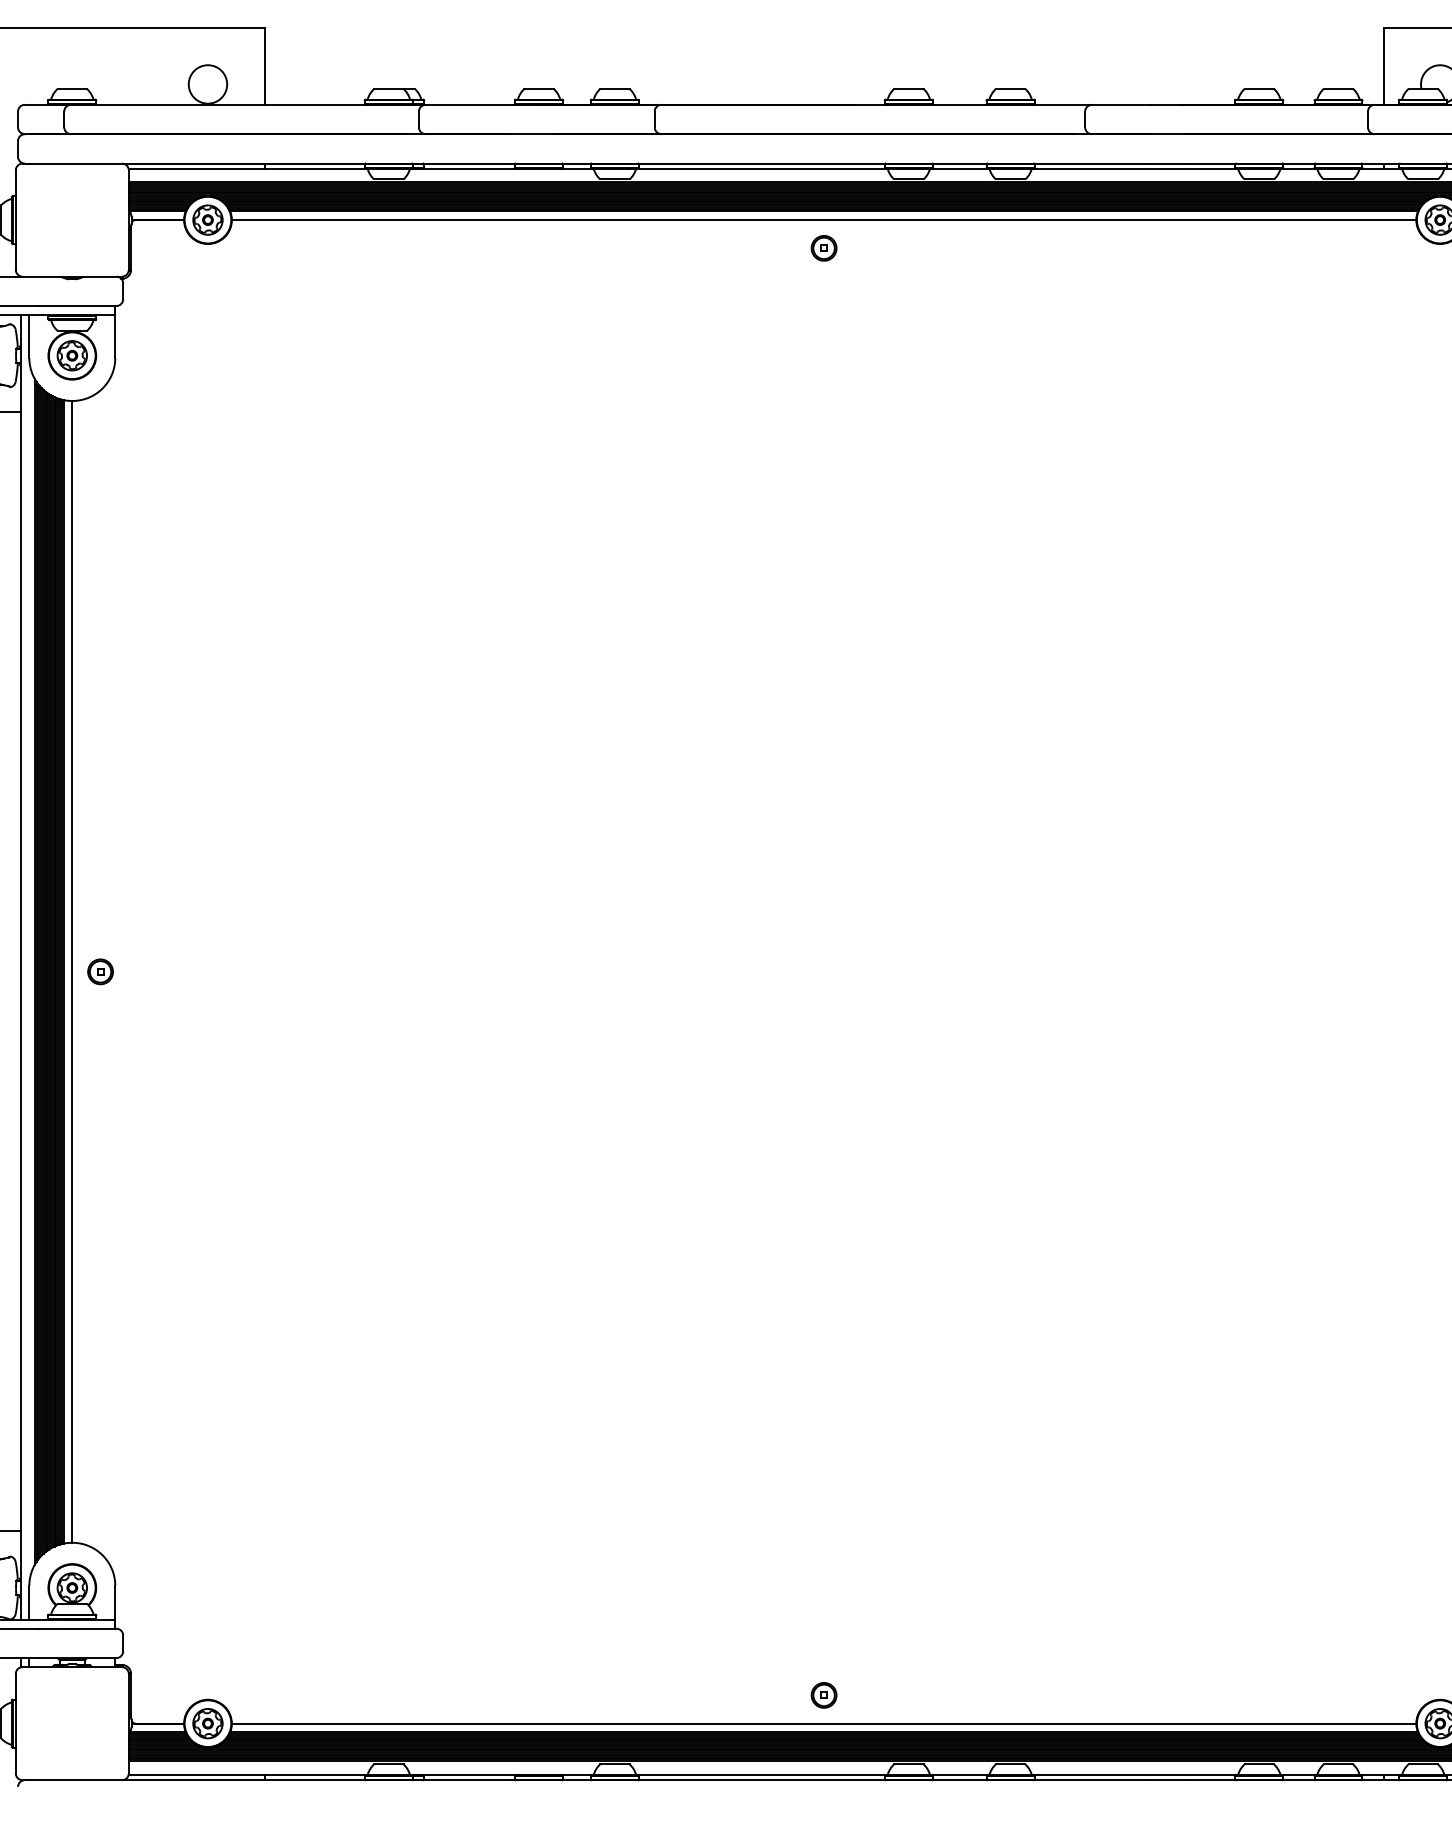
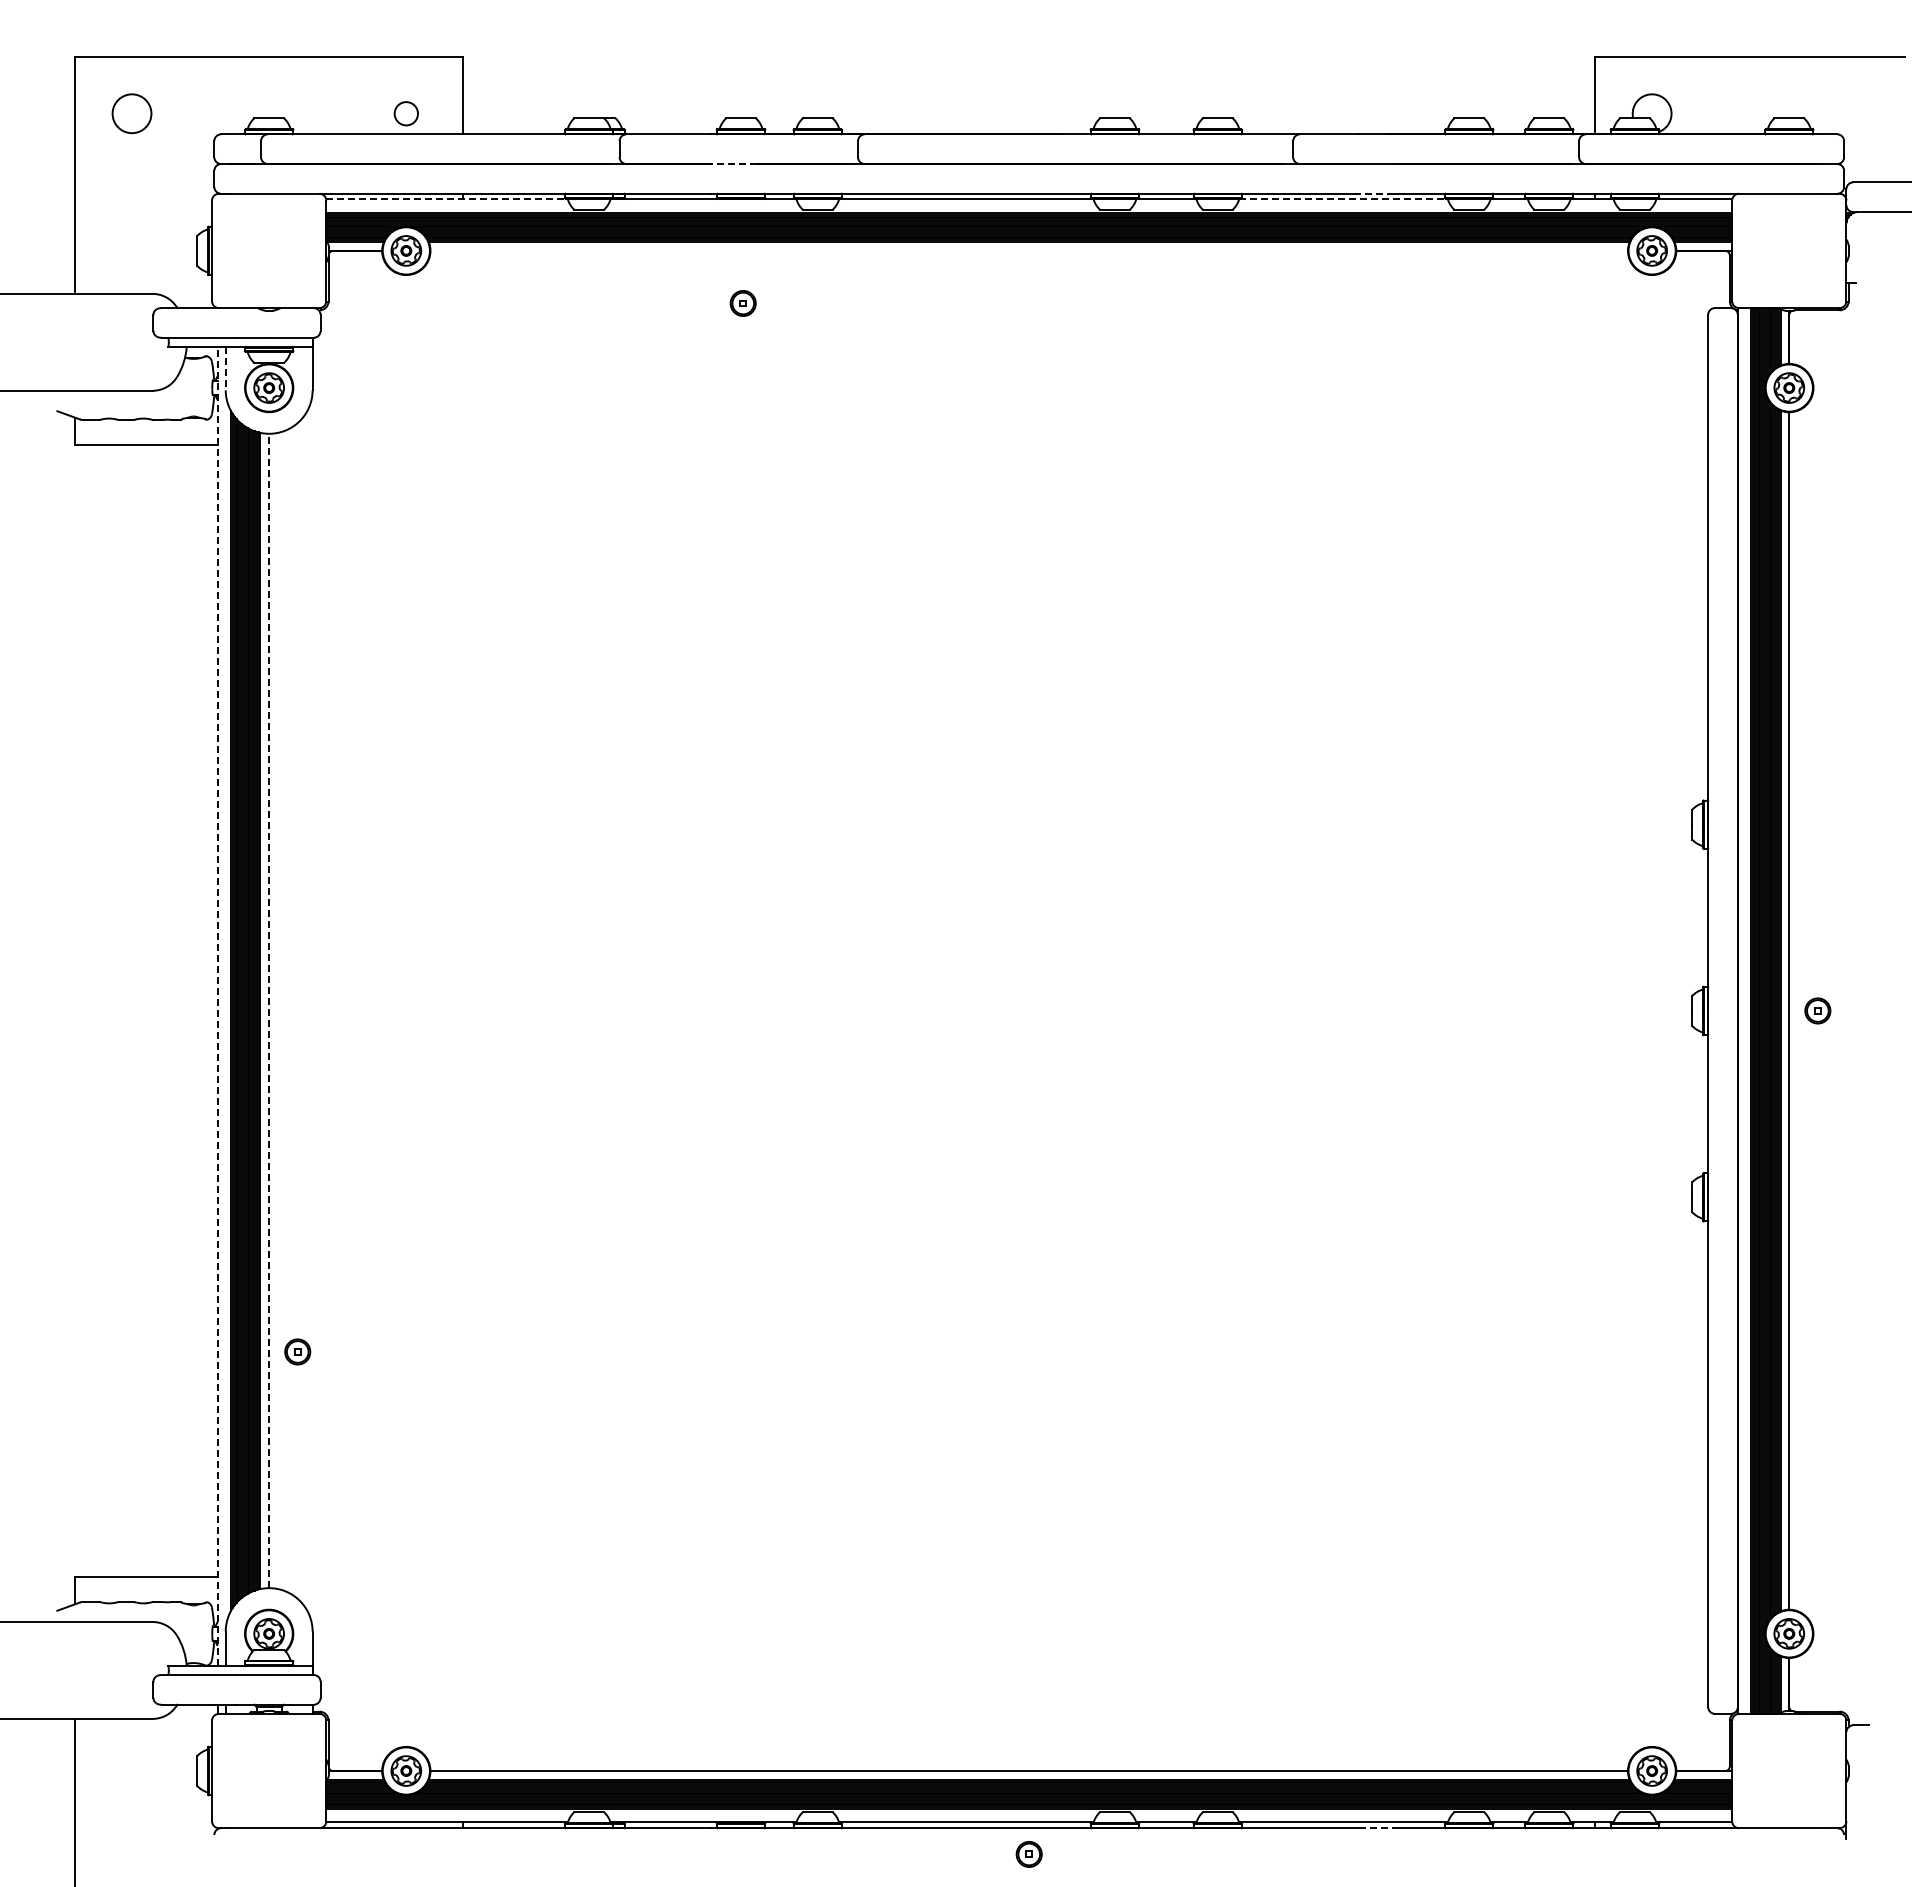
circle: (207, 84) -> (405, 113), size x0.6
line: (531, 134) -> (733, 164), solid -> dashed
line: (1167, 163) -> (1376, 193), solid -> dashed
line: (248, 169) -> (447, 199), solid -> dashed
line: (1135, 169) -> (1344, 199), solid -> dashed
line: (823, 219) -> (1028, 250), removed
part: (823, 248) -> (742, 303), moved
line: (29, 336) -> (225, 368), solid -> dashed
line: (21, 966) -> (217, 1005), solid -> dashed
line: (72, 971) -> (269, 1010), solid -> dashed
part: (100, 971) -> (297, 1351), moved
part: (823, 1695) -> (1028, 1854), moved
line: (1168, 1780) -> (1377, 1828), solid -> dashed

